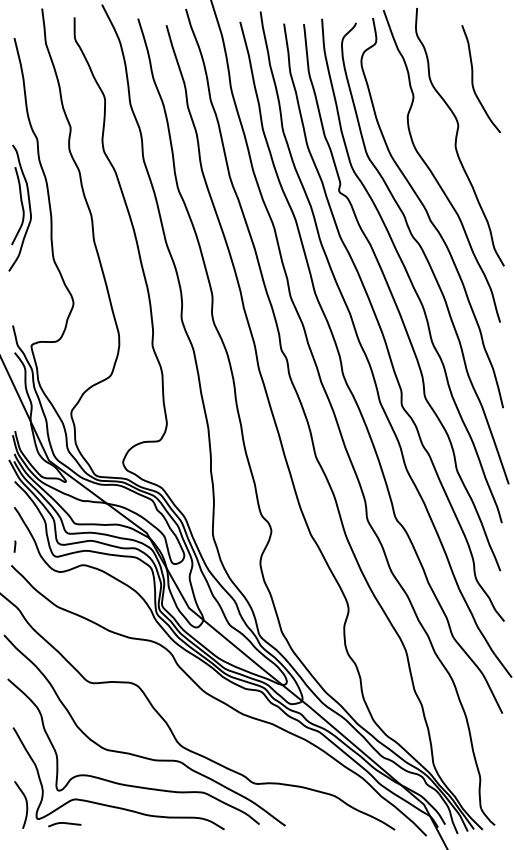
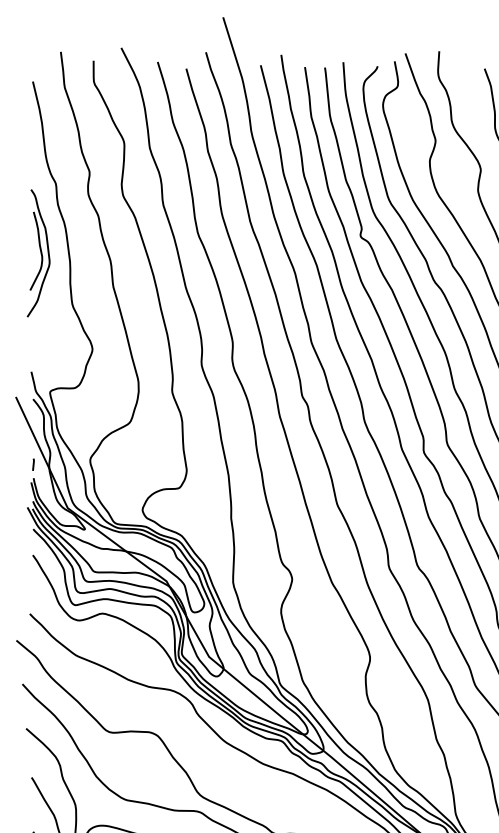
line: (14, 546) -> (32, 464), moved

